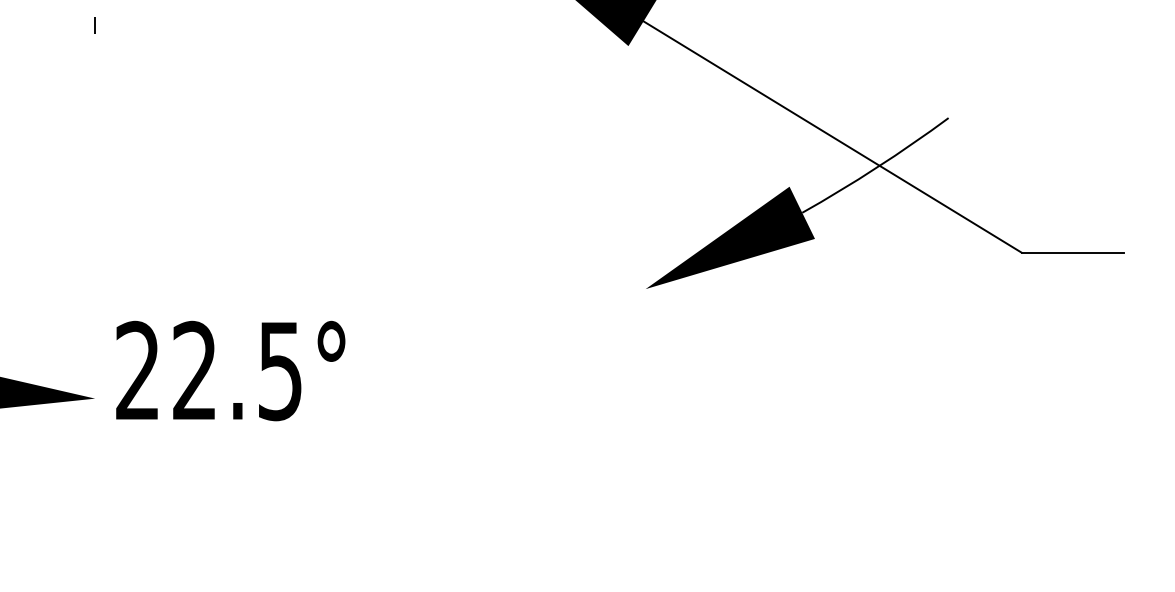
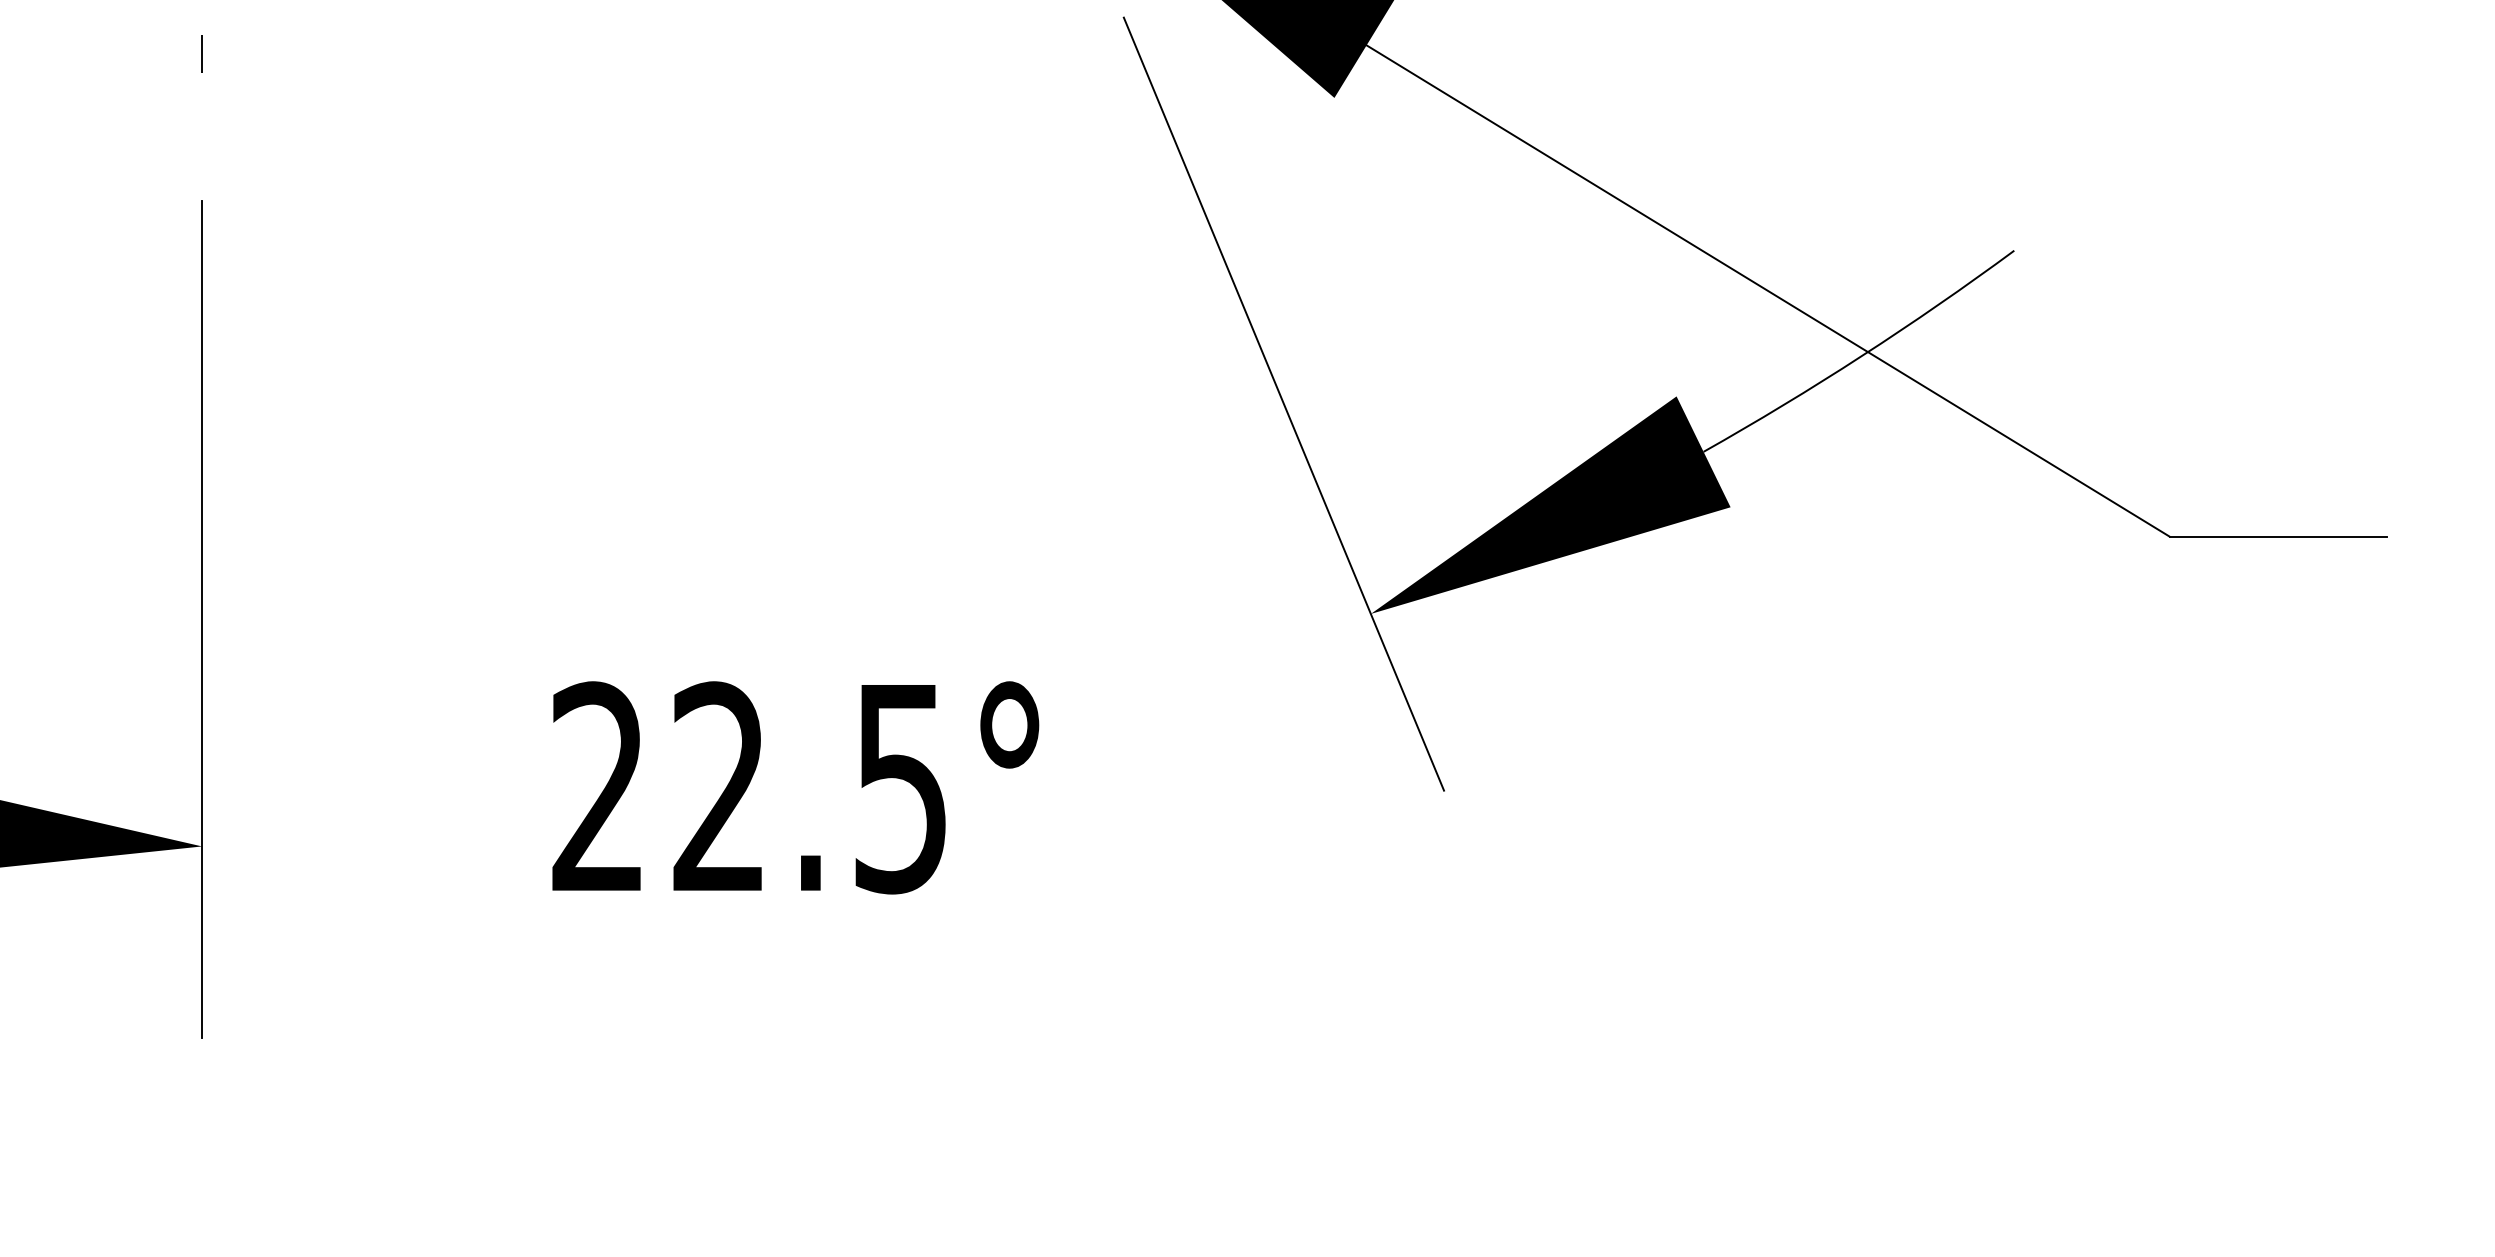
line: (604, 190) -> (1283, 404), added
line: (95, 291) -> (202, 618), added
text: (230, 370) -> (795, 786), moved

